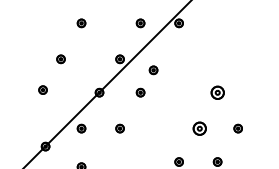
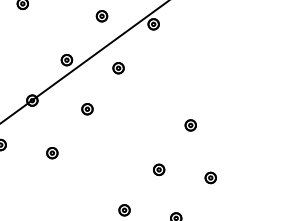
part: (153, 70) -> (118, 68), moved
part: (217, 92) -> (190, 125), size x0.62
part: (199, 128) -> (158, 169), size x0.62

